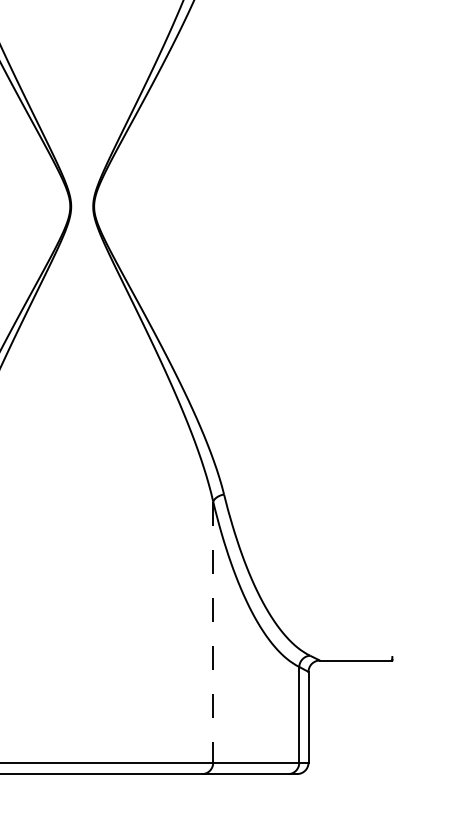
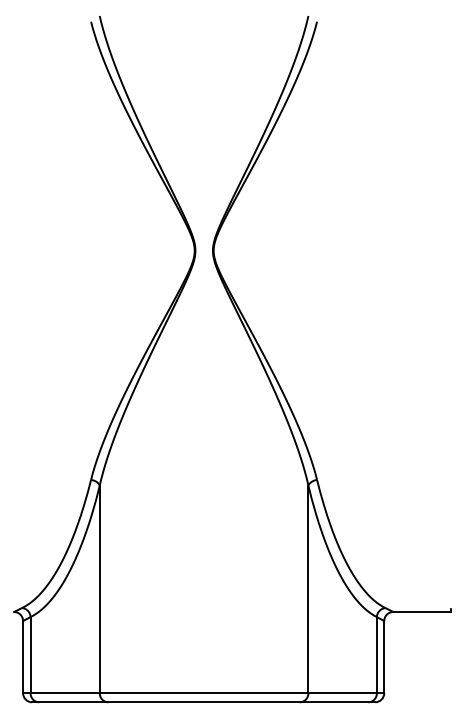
line: (213, 632) -> (308, 589), dashed -> solid

